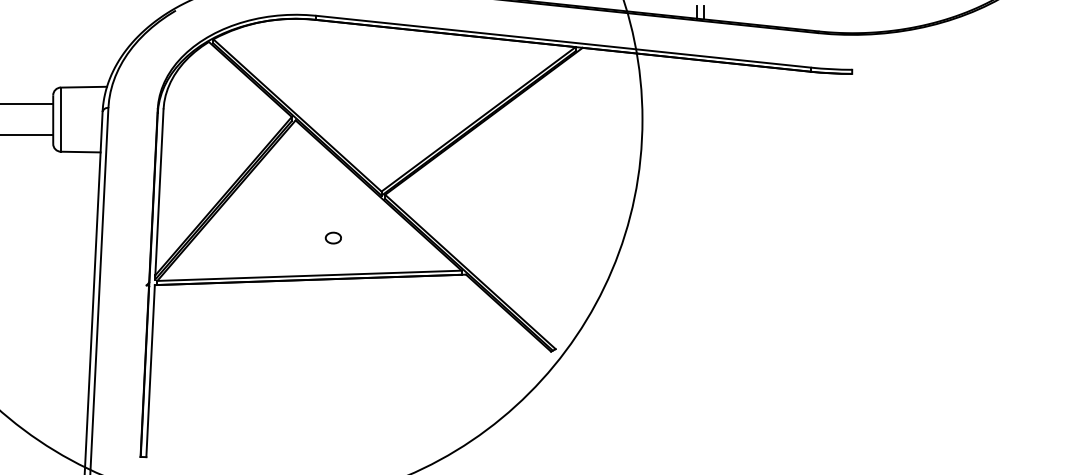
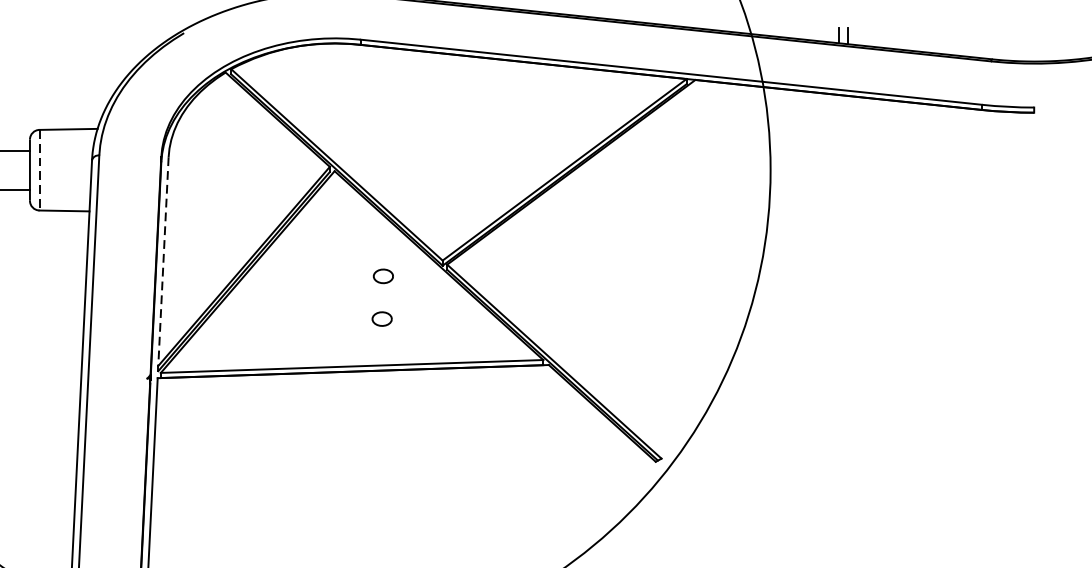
line: (60, 120) -> (39, 171), solid -> dashed
line: (159, 192) -> (163, 261), solid -> dashed
part: (333, 203) -> (382, 275), added

